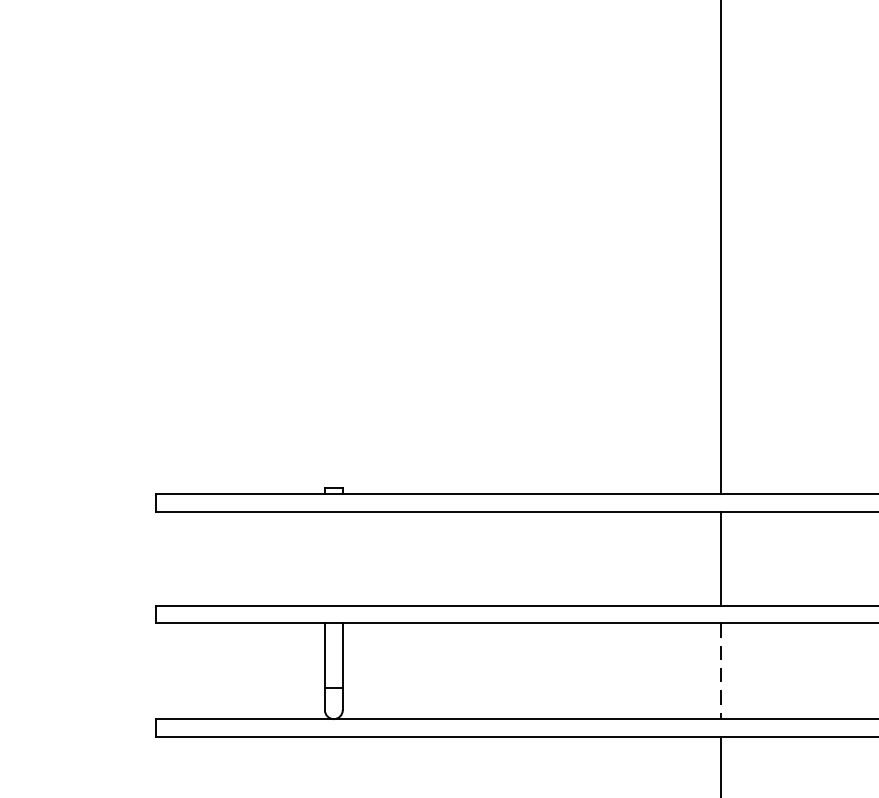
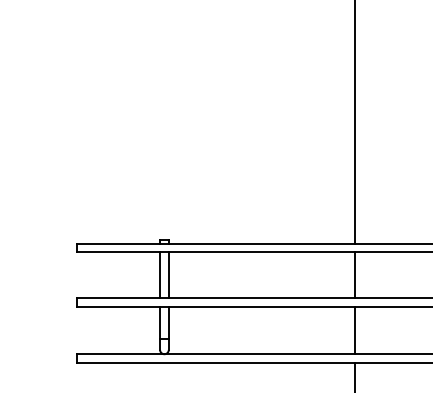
line: (325, 559) -> (160, 275), added
line: (342, 559) -> (168, 275), added
line: (721, 670) -> (355, 330), dashed -> solid

